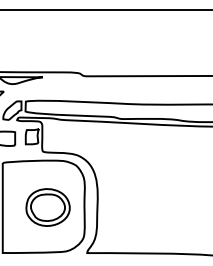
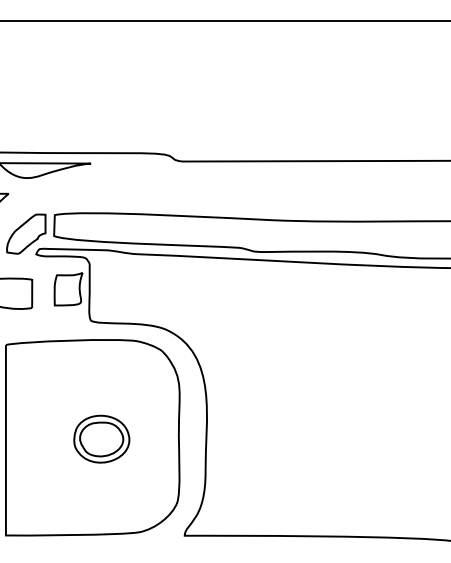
part: (47, 207) -> (100, 439), size x0.6

